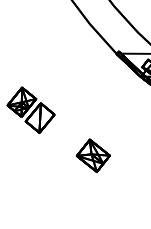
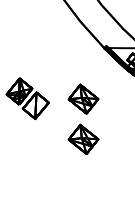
part: (93, 110) -> (83, 98), added

